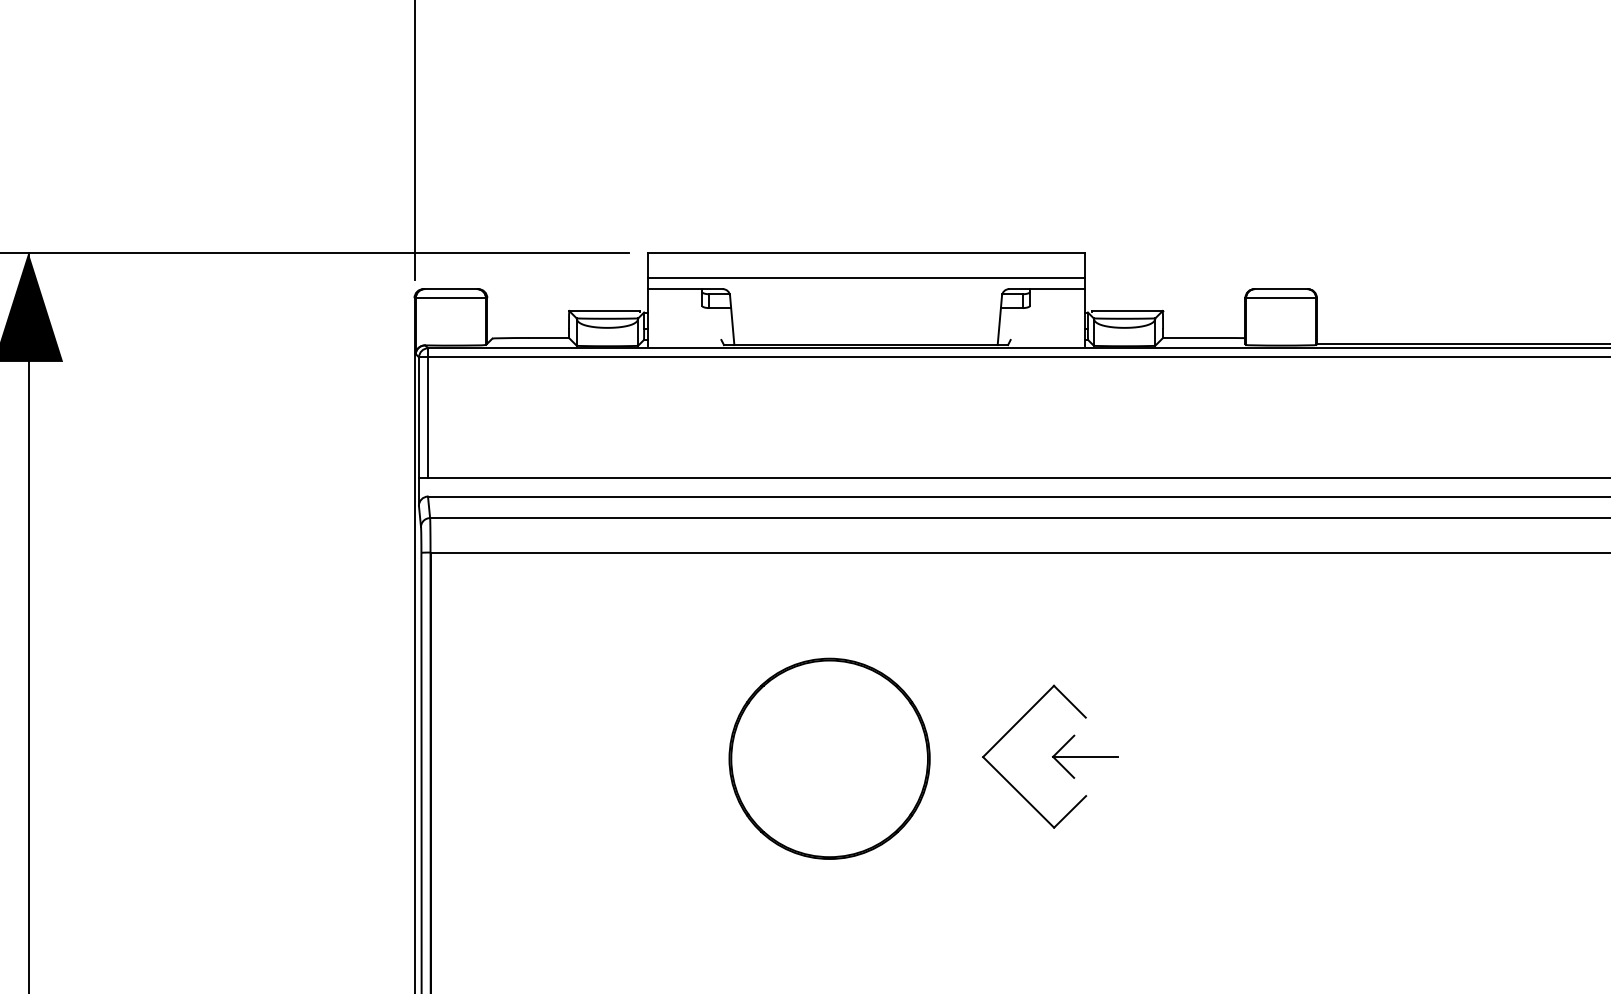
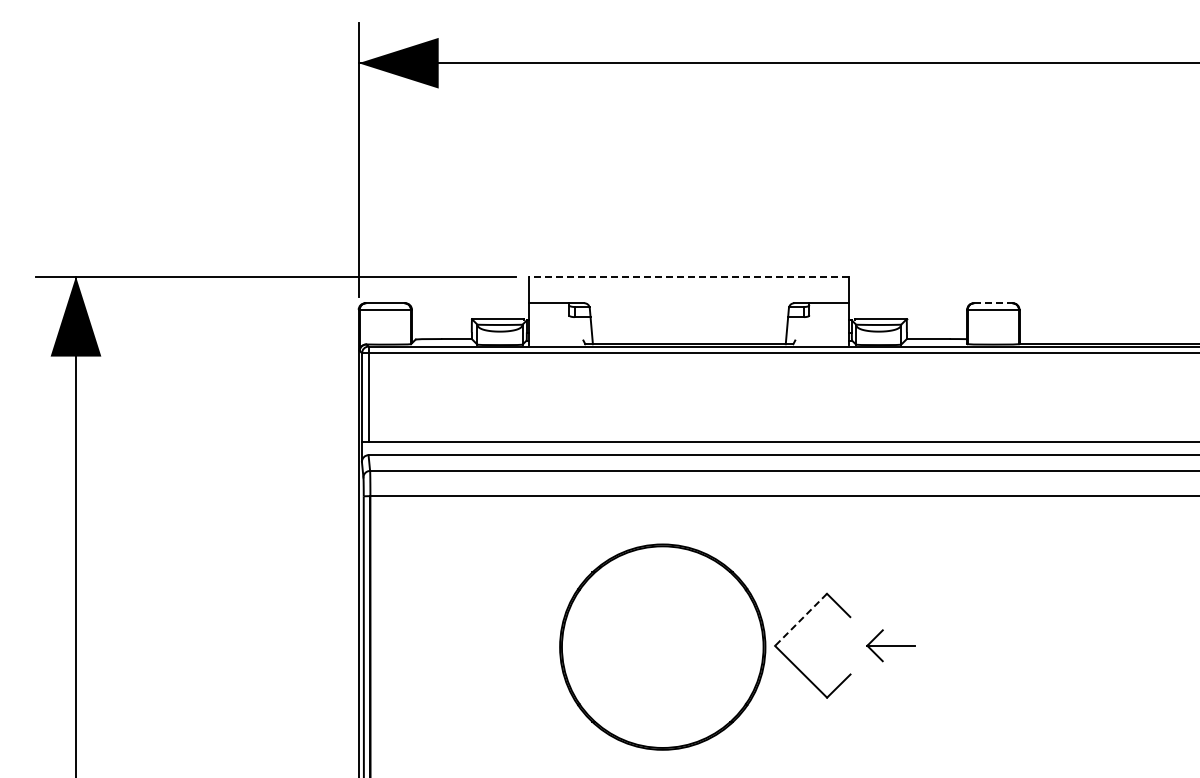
line: (864, 252) -> (688, 276), solid -> dashed
line: (866, 278) -> (689, 295), removed
line: (1281, 289) -> (993, 303), solid -> dashed
line: (1019, 720) -> (801, 619), solid -> dashed
part: (1084, 756) -> (890, 645), moved
part: (829, 759) -> (662, 647), size x1.4

